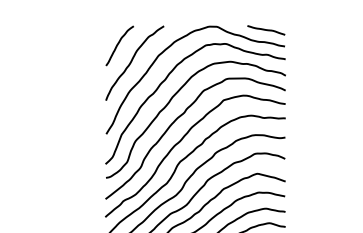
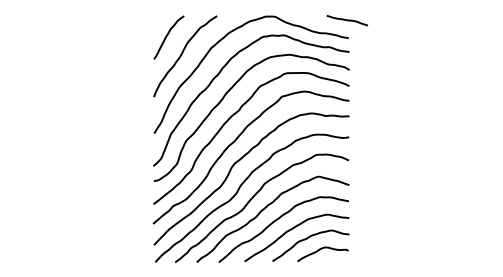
curve: (265, 30) -> (346, 20), moved

